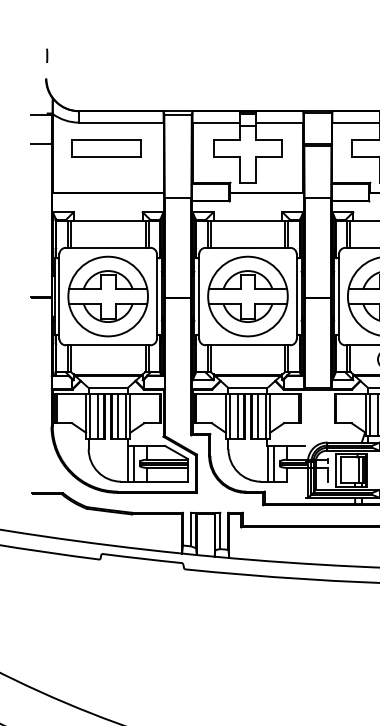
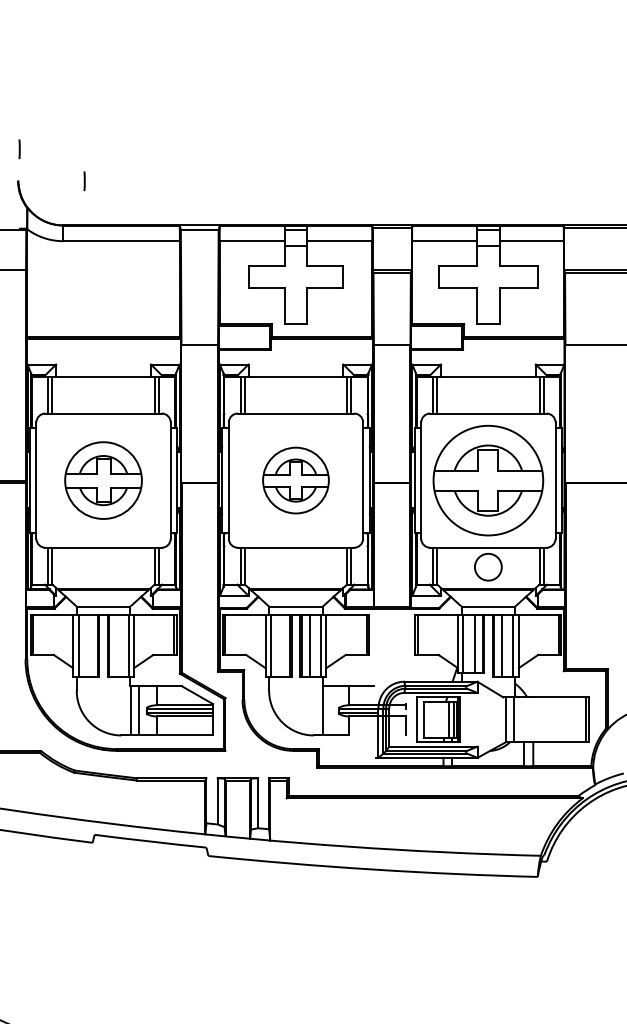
line: (94, 79) -> (84, 181), added
part: (105, 148) -> (100, 276), removed
part: (108, 296) -> (103, 480), size x0.7
part: (247, 296) -> (295, 480), size x0.6
line: (97, 416) -> (89, 645), removed
line: (118, 416) -> (117, 645), removed
line: (238, 416) -> (282, 645), removed
line: (273, 463) -> (331, 710), removed

